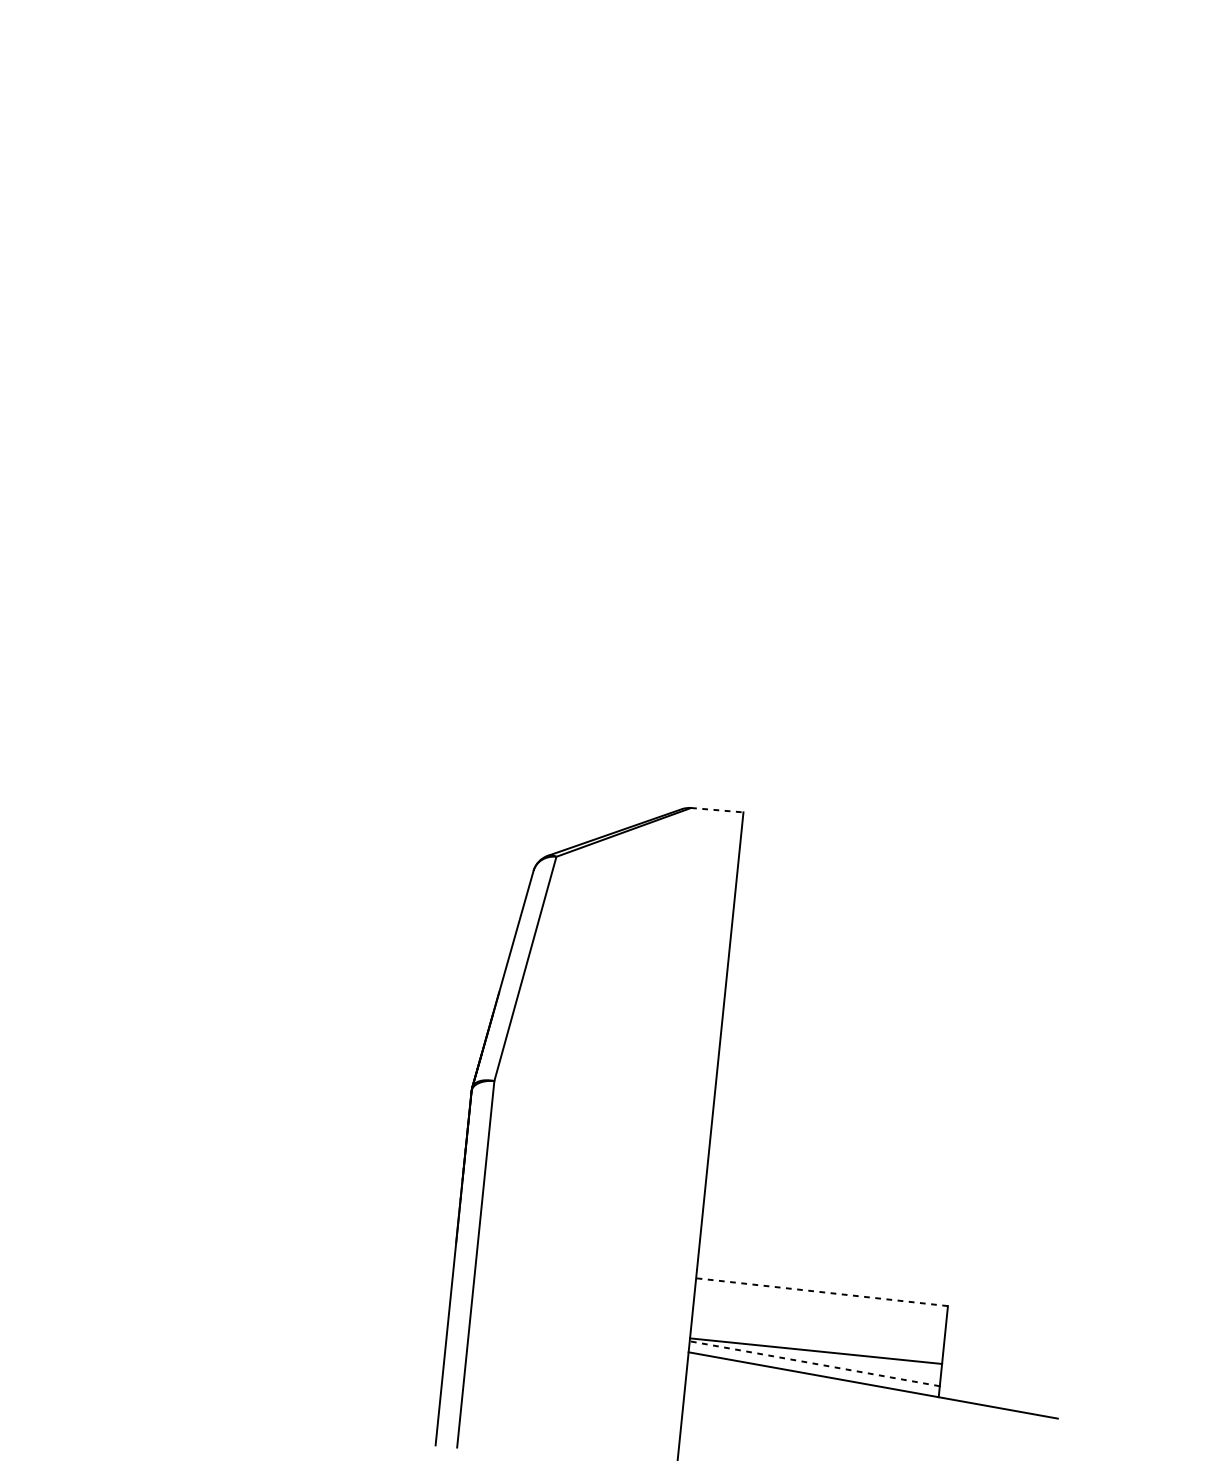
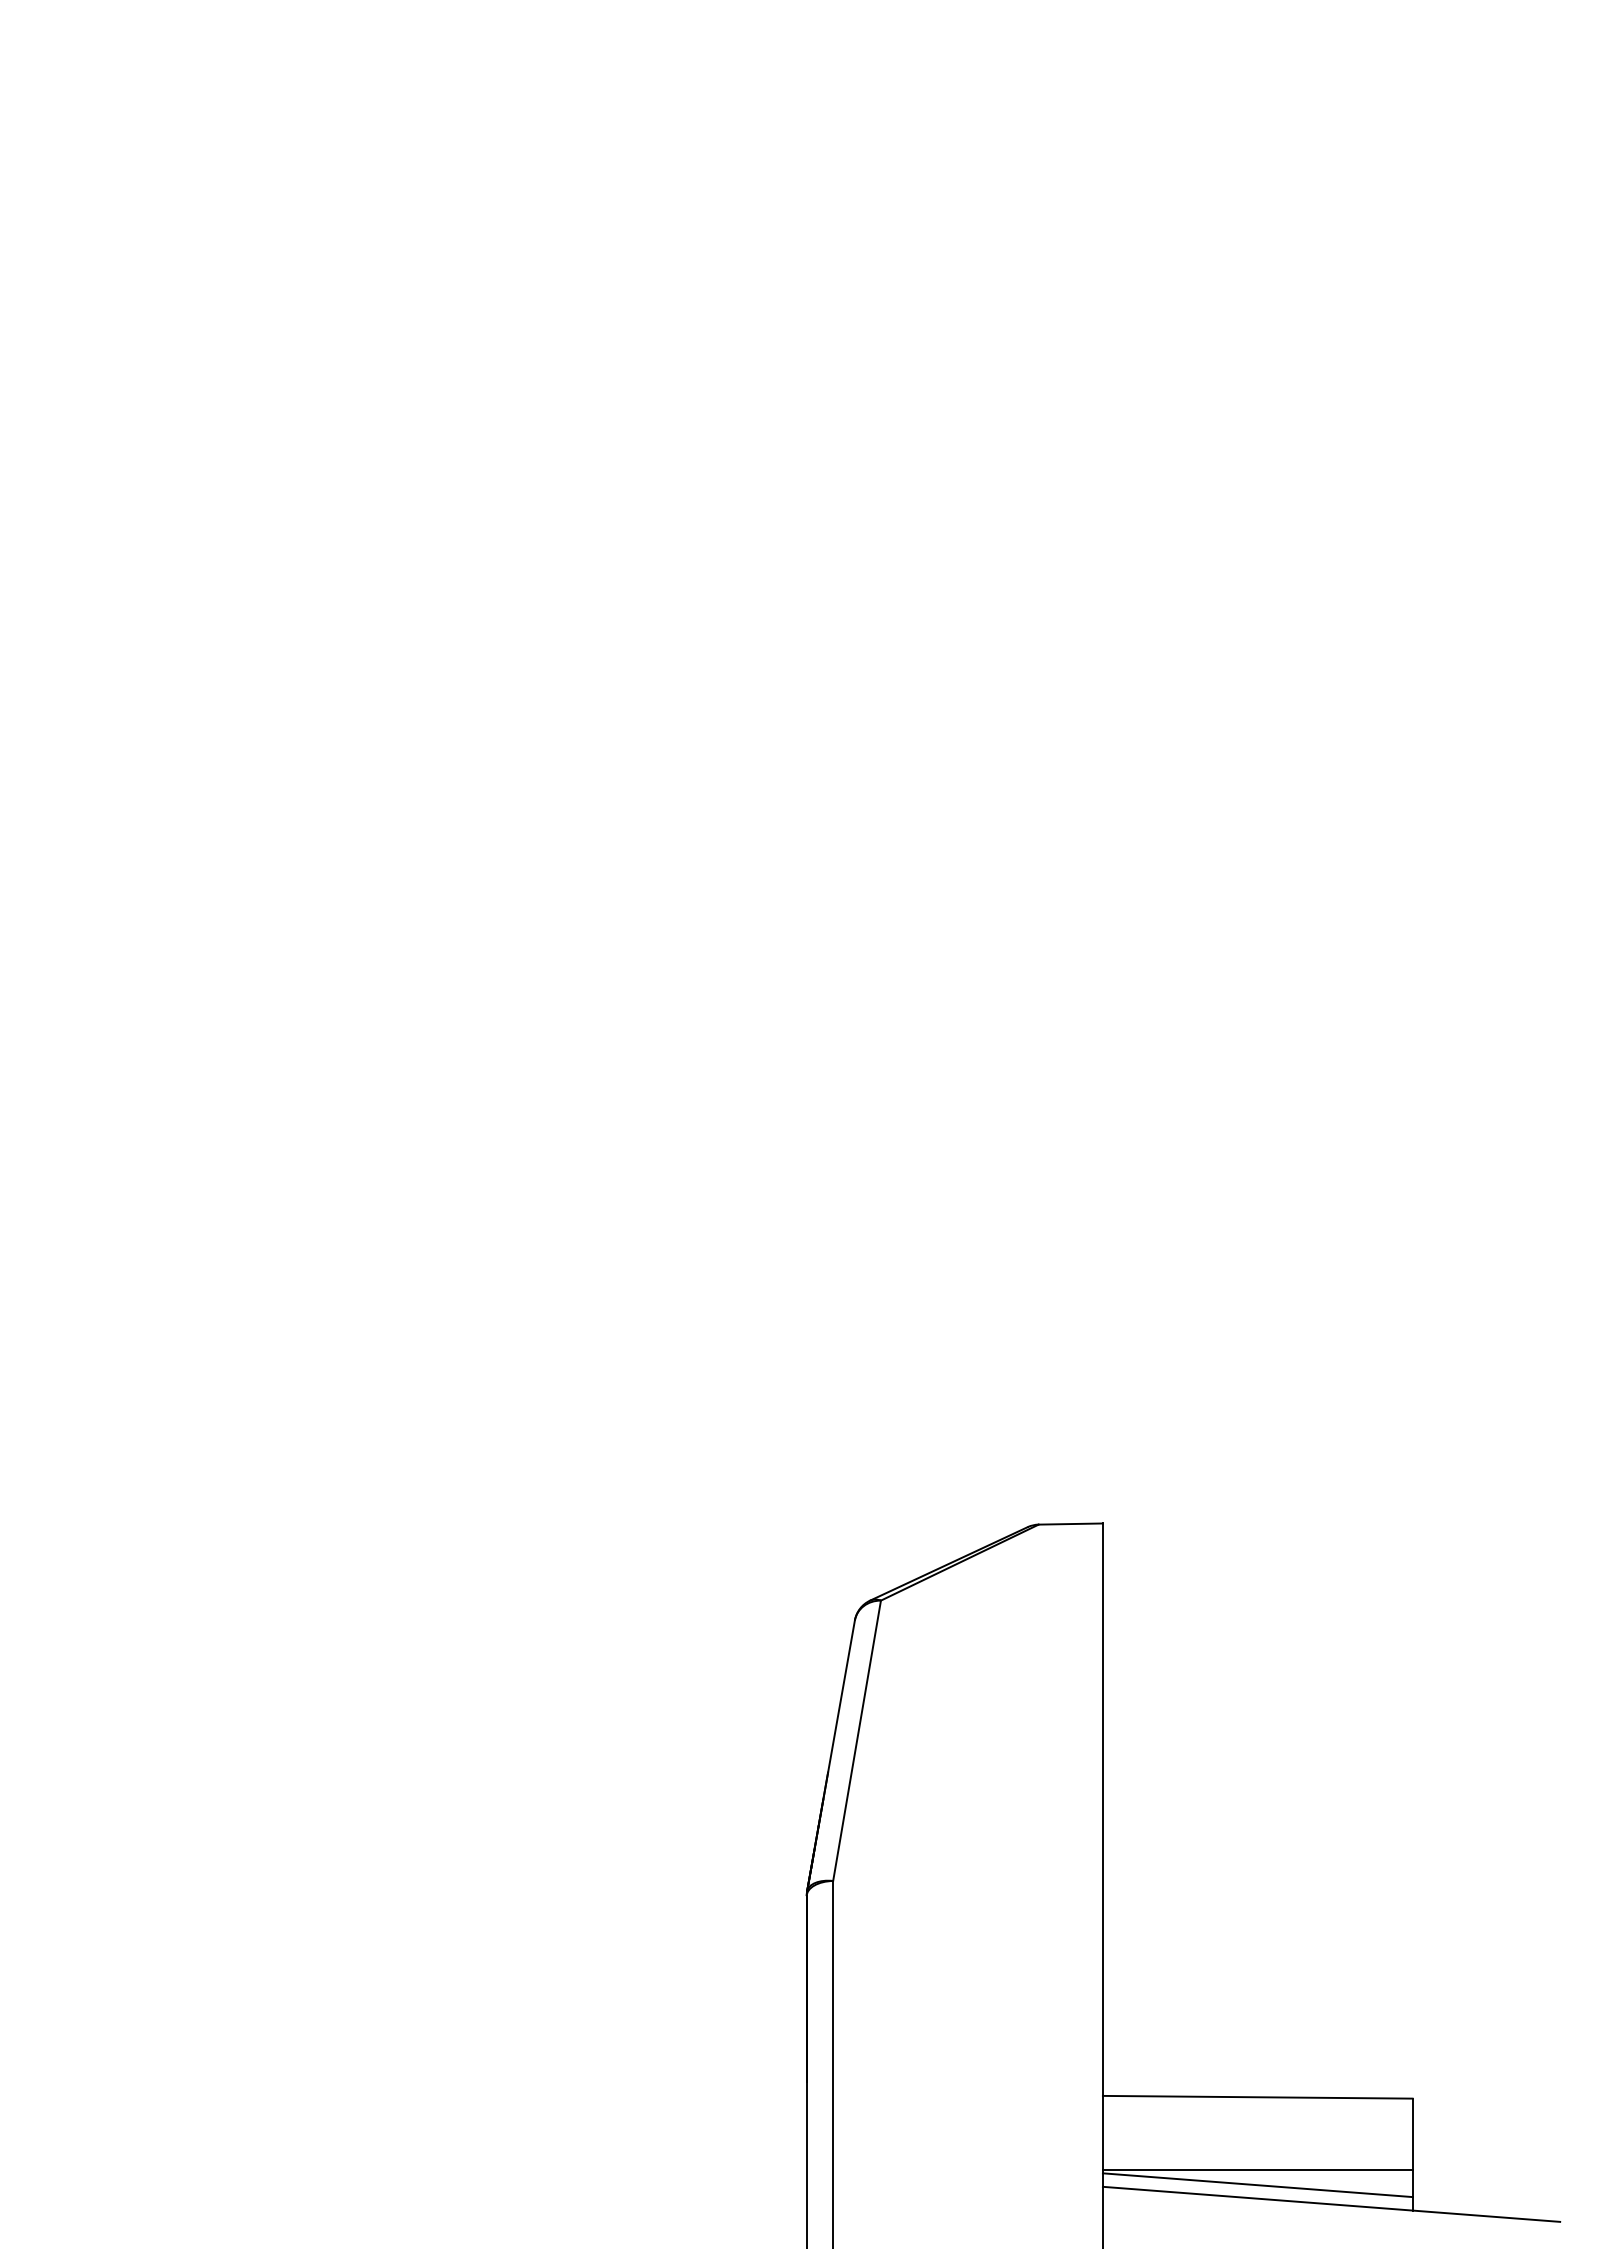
line: (717, 810) -> (1071, 1524), dashed -> solid
line: (821, 1292) -> (1257, 2097), dashed -> solid
line: (814, 1363) -> (1257, 2185), dashed -> solid

